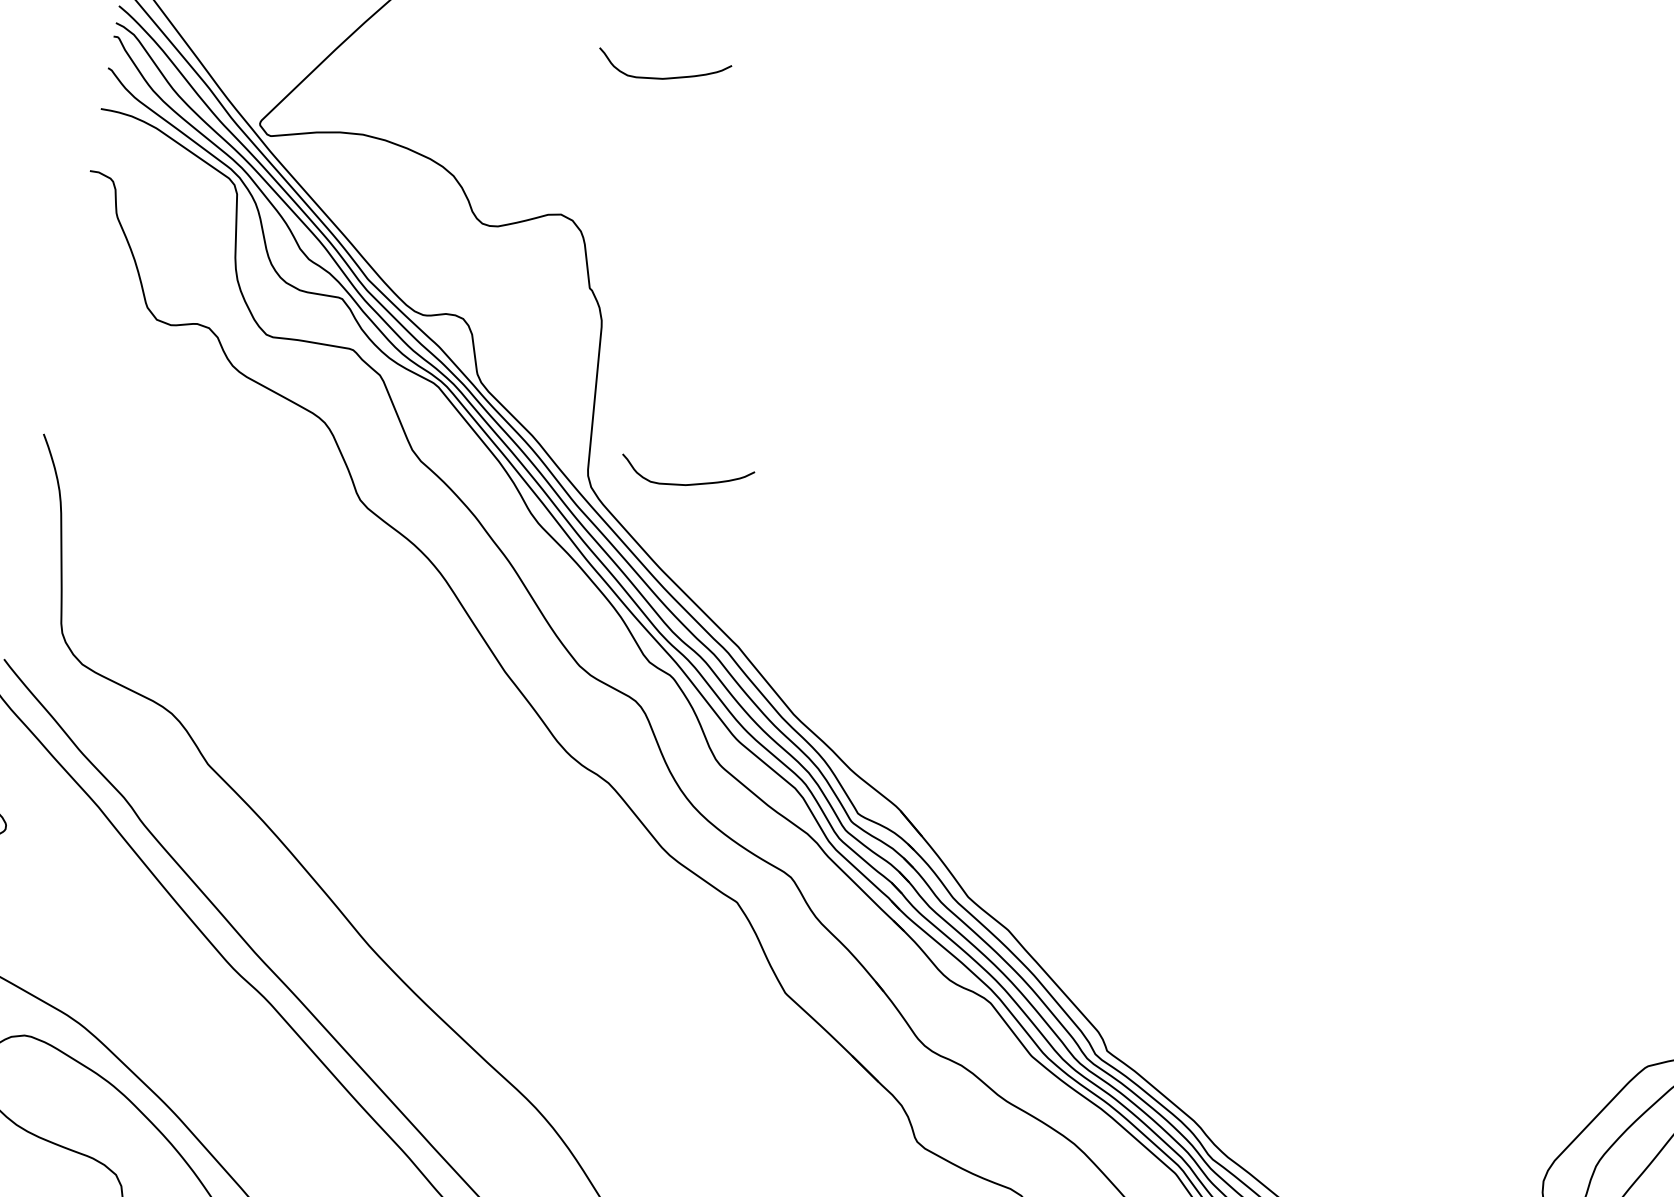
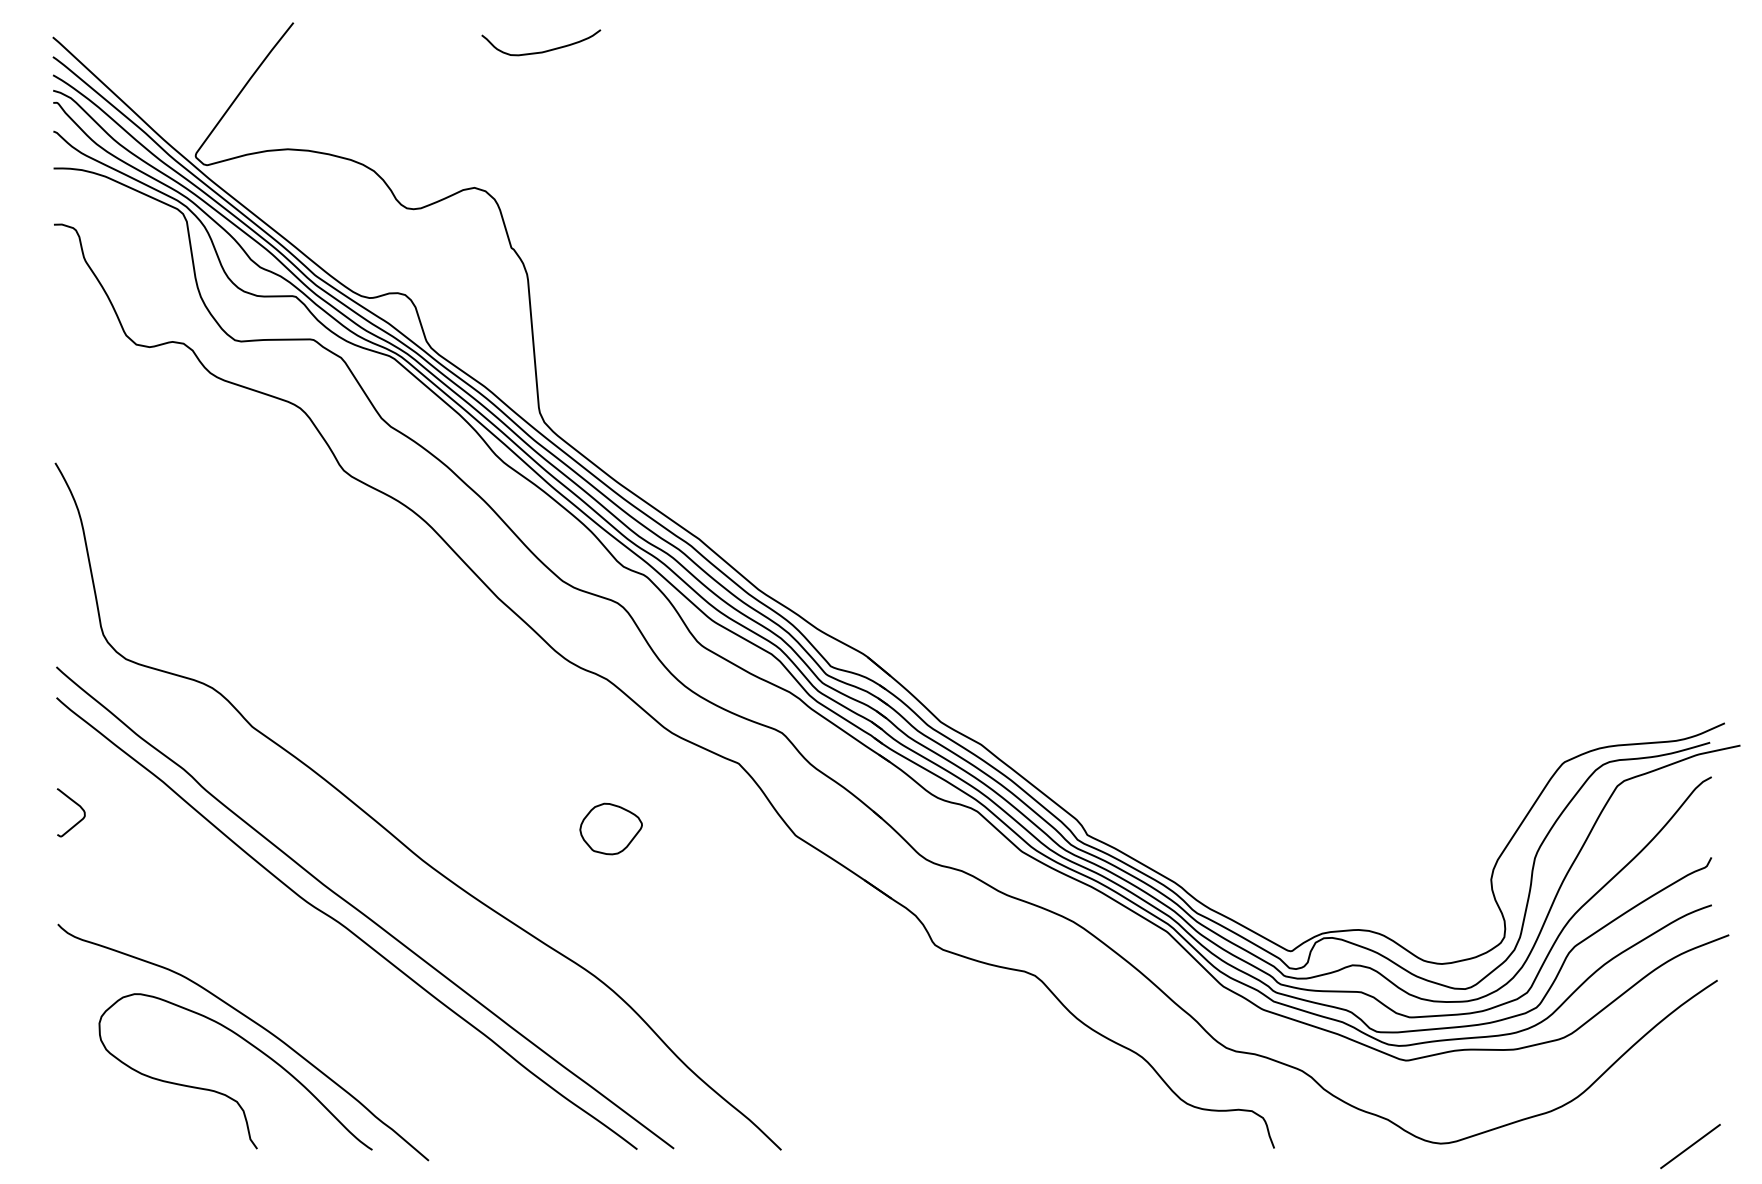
curve: (688, 483) -> (629, 403), removed
part: (582, 948) -> (610, 828), added

